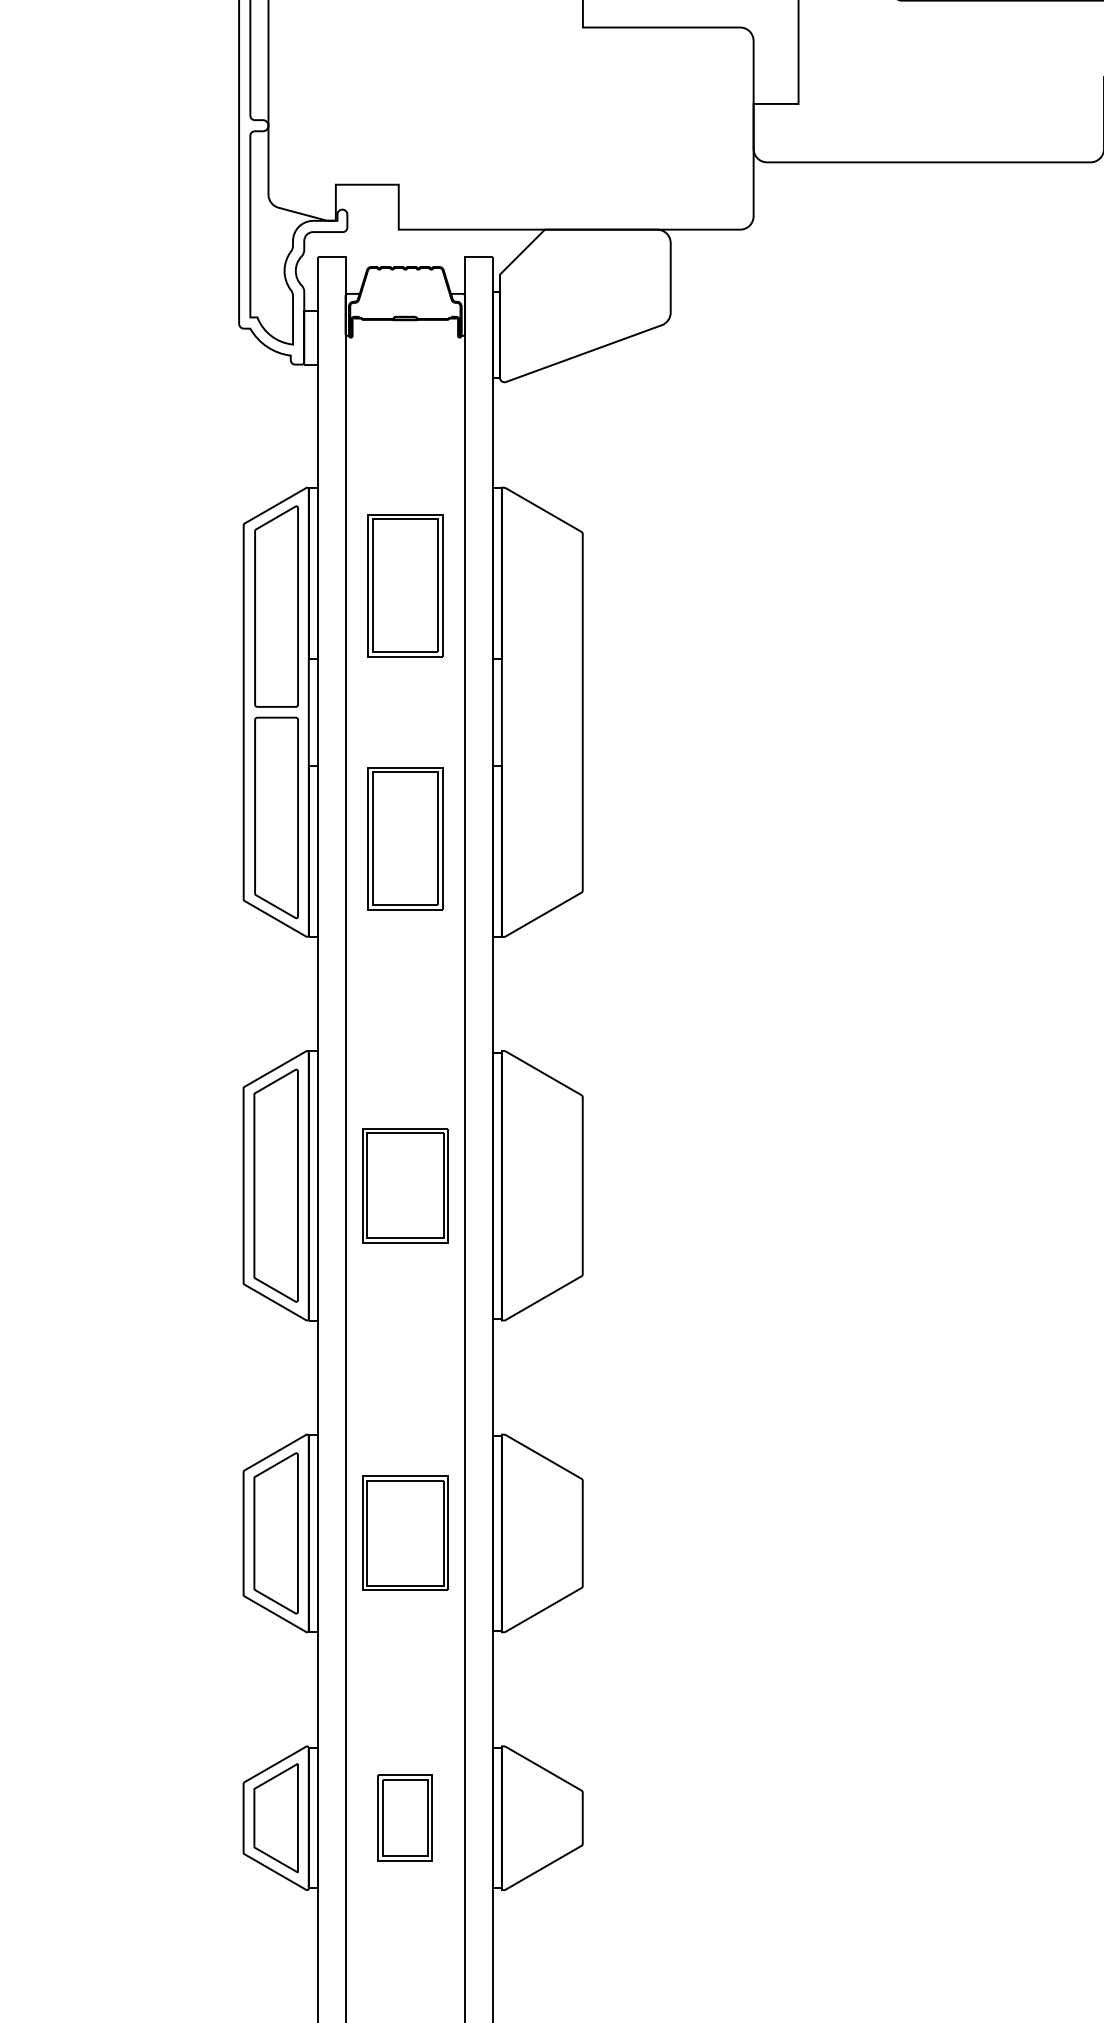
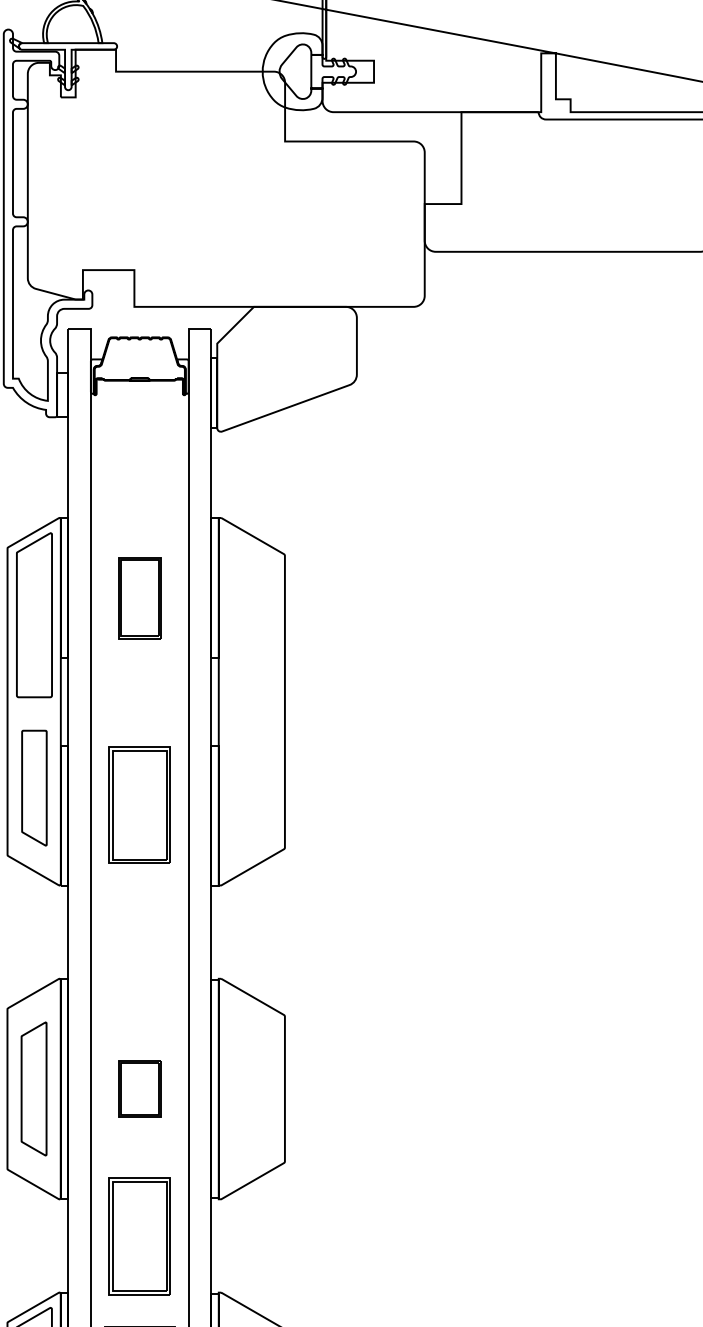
part: (405, 585) -> (139, 597), size x0.7
part: (276, 817) -> (34, 787), size x0.7
part: (275, 1185) -> (33, 1088), size x0.7
part: (405, 1185) -> (139, 1088), size x0.6
part: (405, 1365) -> (139, 1236), added

